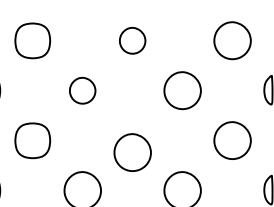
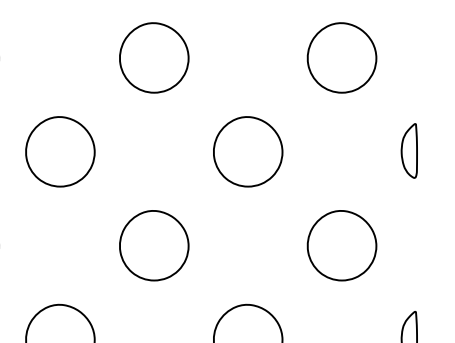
part: (132, 40) -> (153, 57), size x1.43
part: (82, 90) -> (59, 151), size x1.43
part: (132, 152) -> (153, 245), moved

